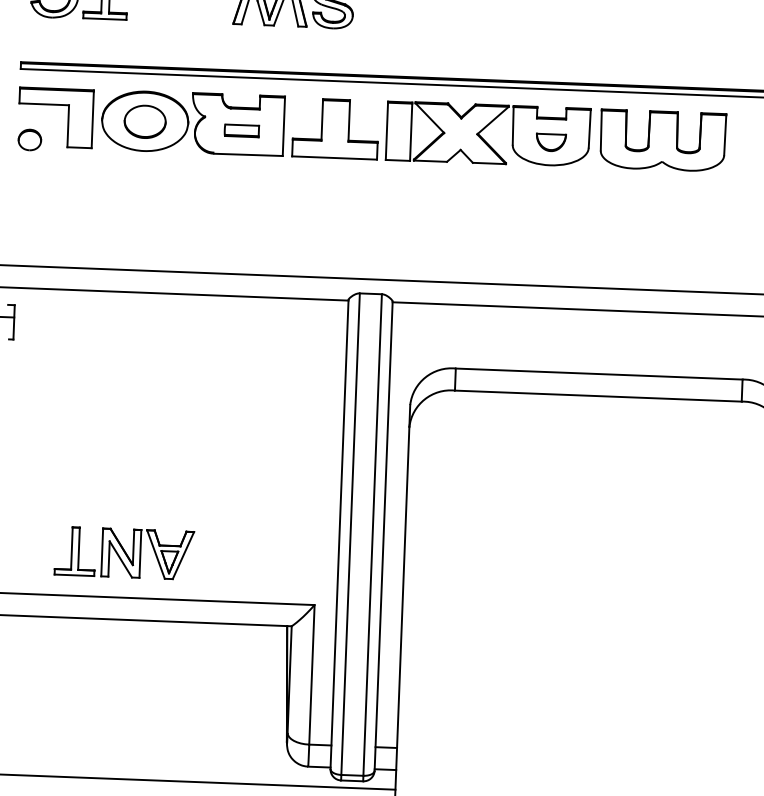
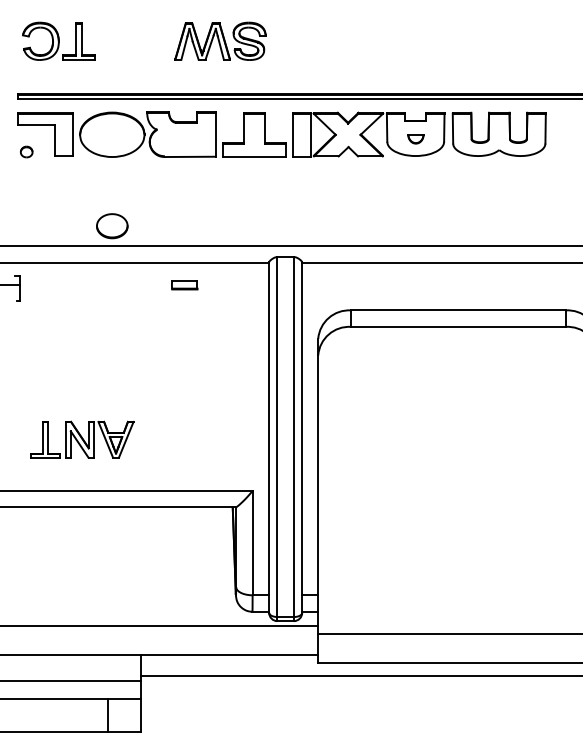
part: (145, 122) -> (112, 226), moved
part: (241, 131) -> (184, 285), moved
part: (29, 139) -> (26, 151), size x0.7
part: (550, 143) -> (415, 139), size x0.7
part: (124, 552) -> (82, 439), moved

